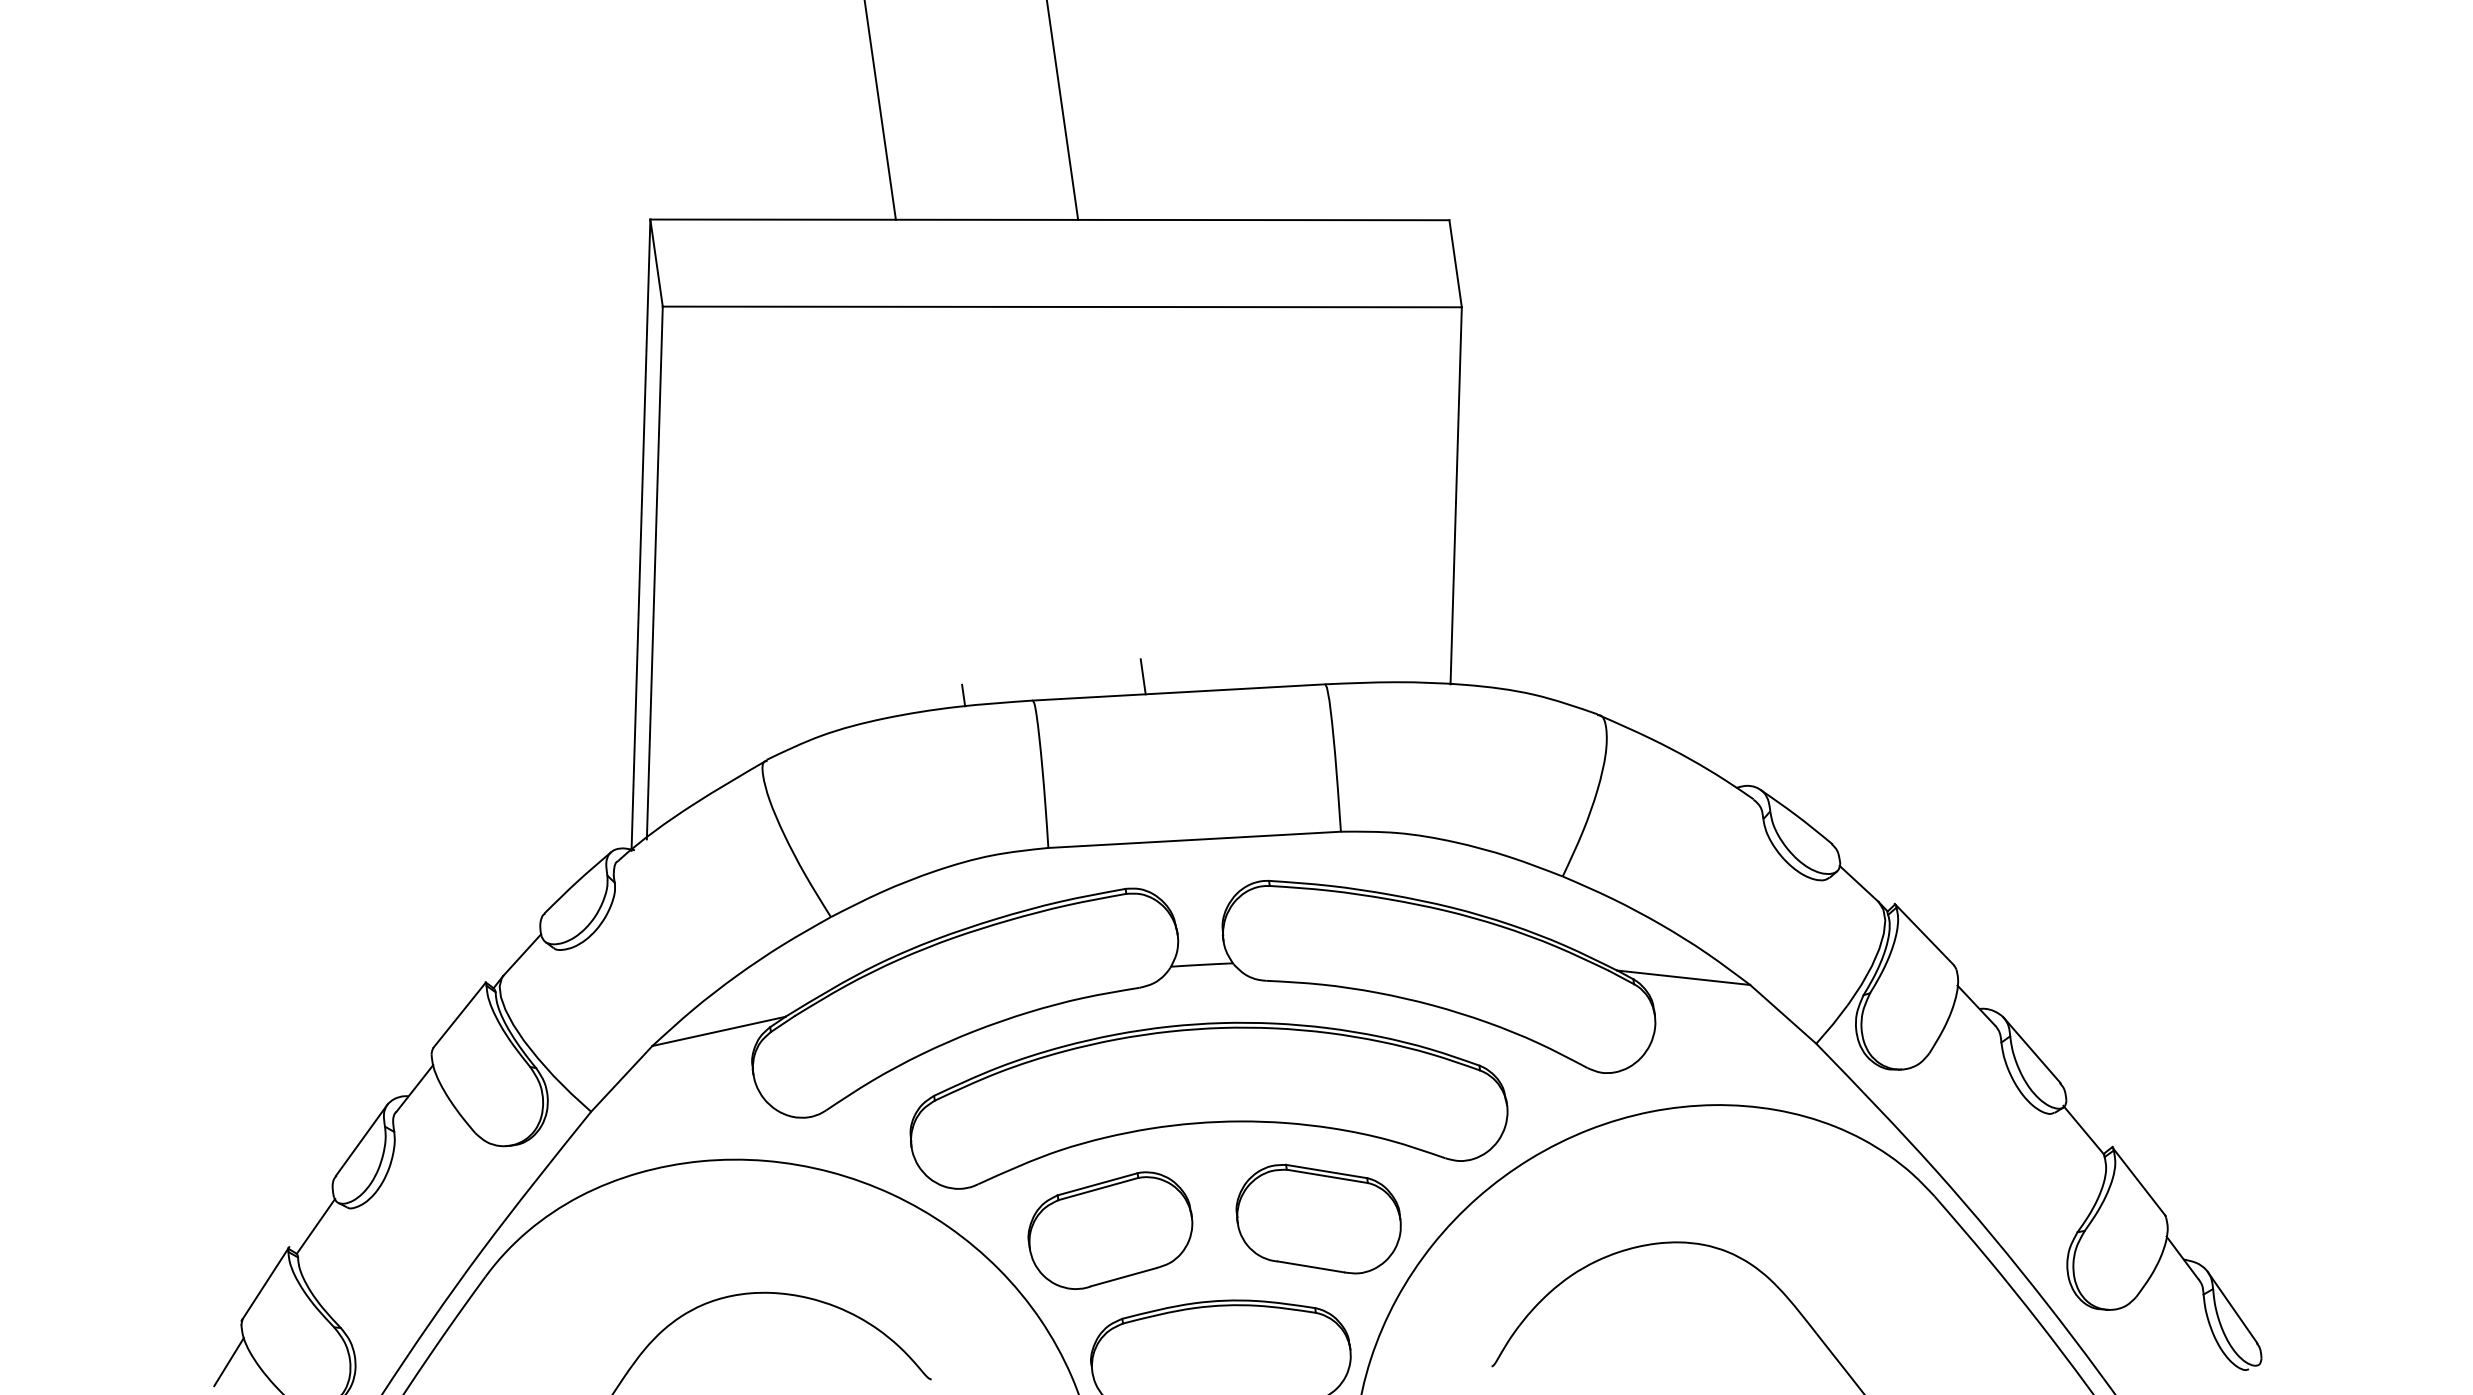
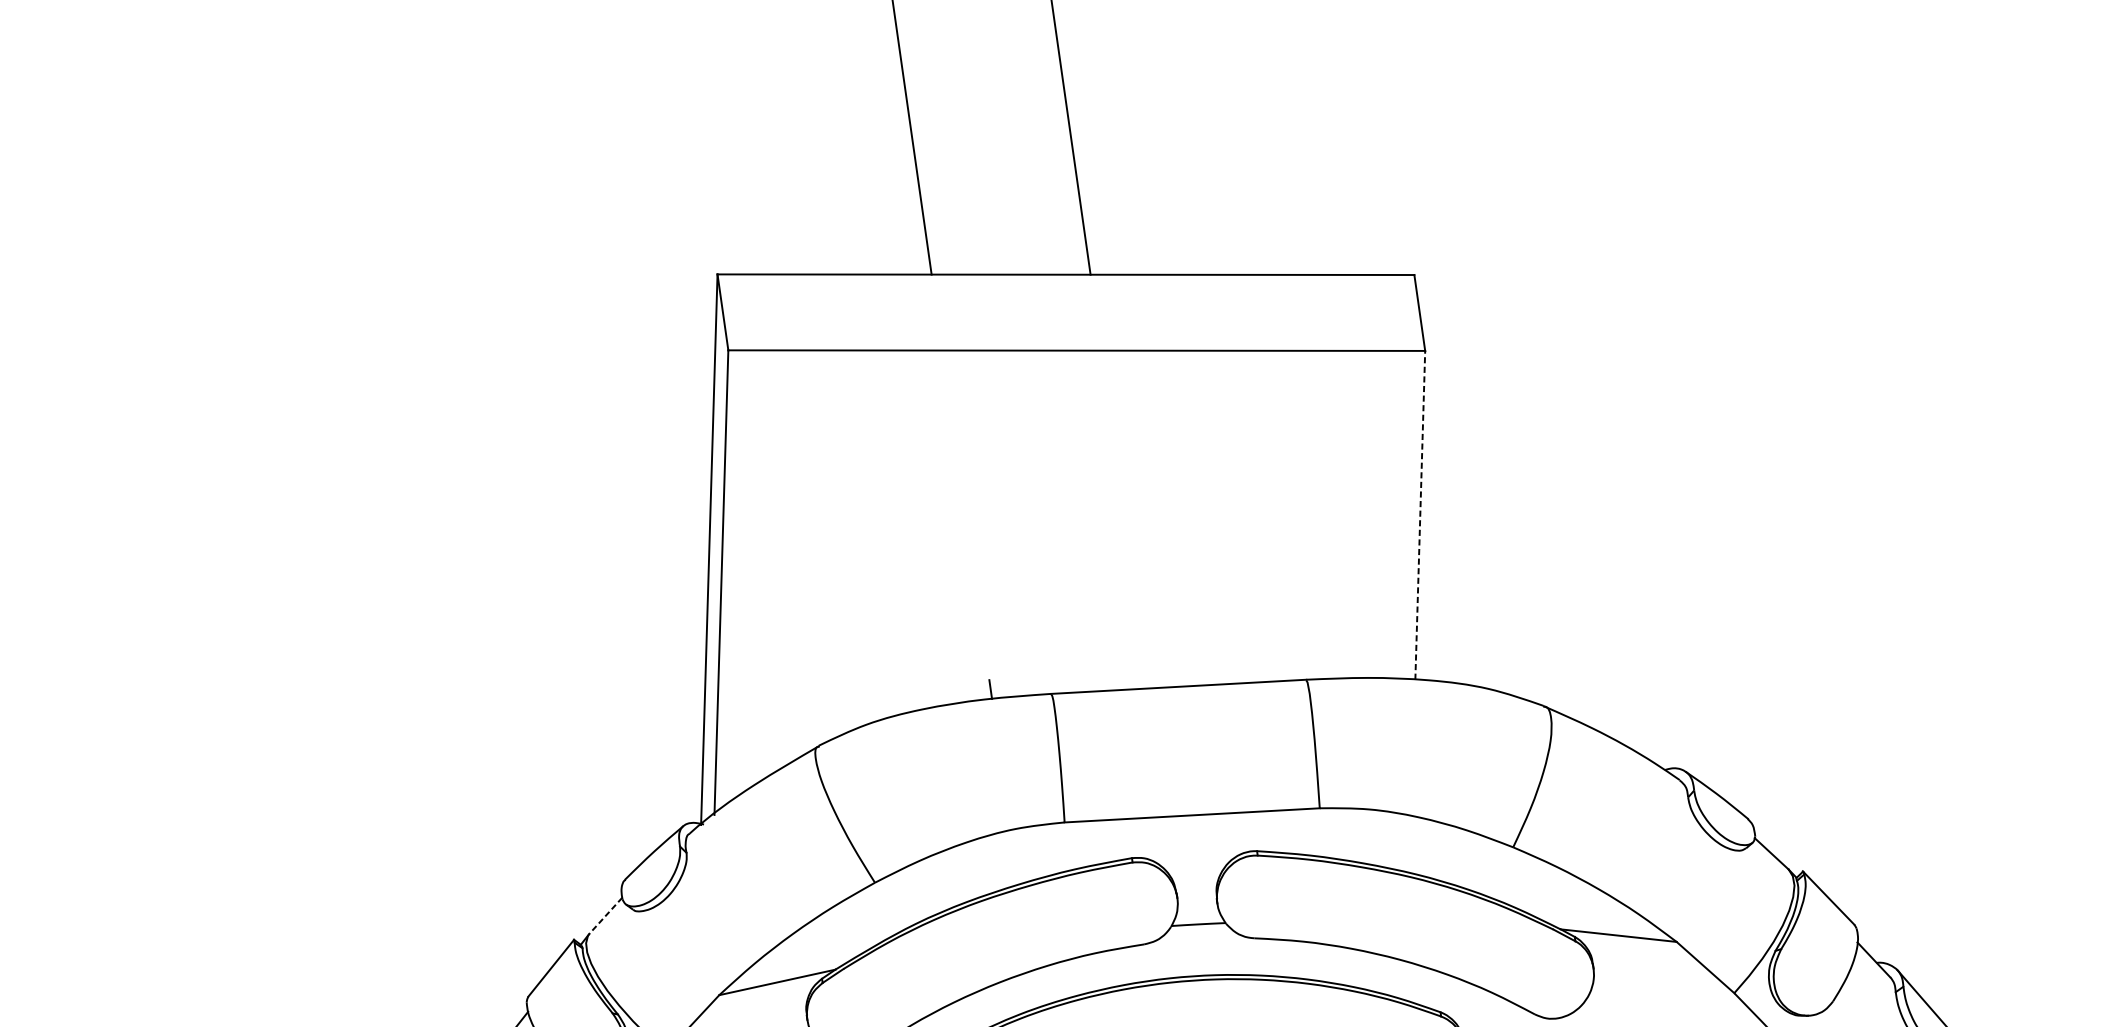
line: (1456, 495) -> (1420, 515), solid -> dashed
line: (1142, 676) -> (1146, 672), removed
line: (521, 955) -> (605, 916), solid -> dashed

